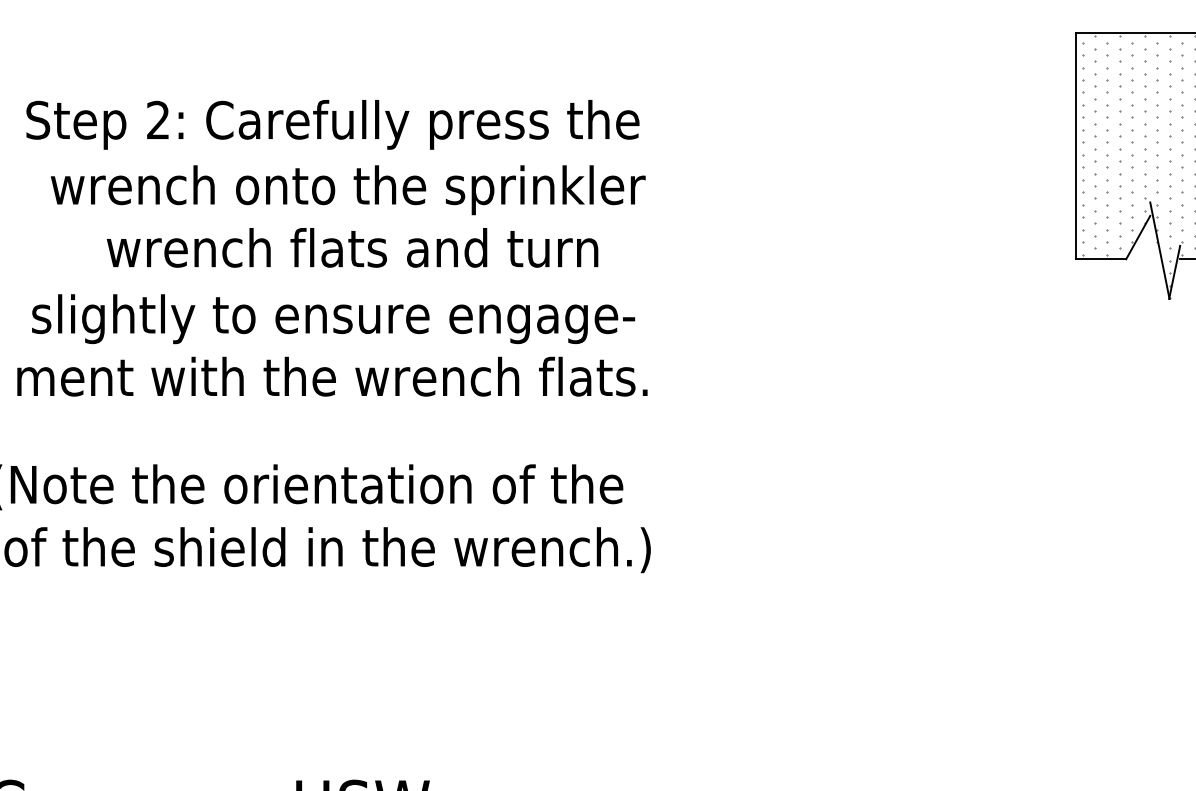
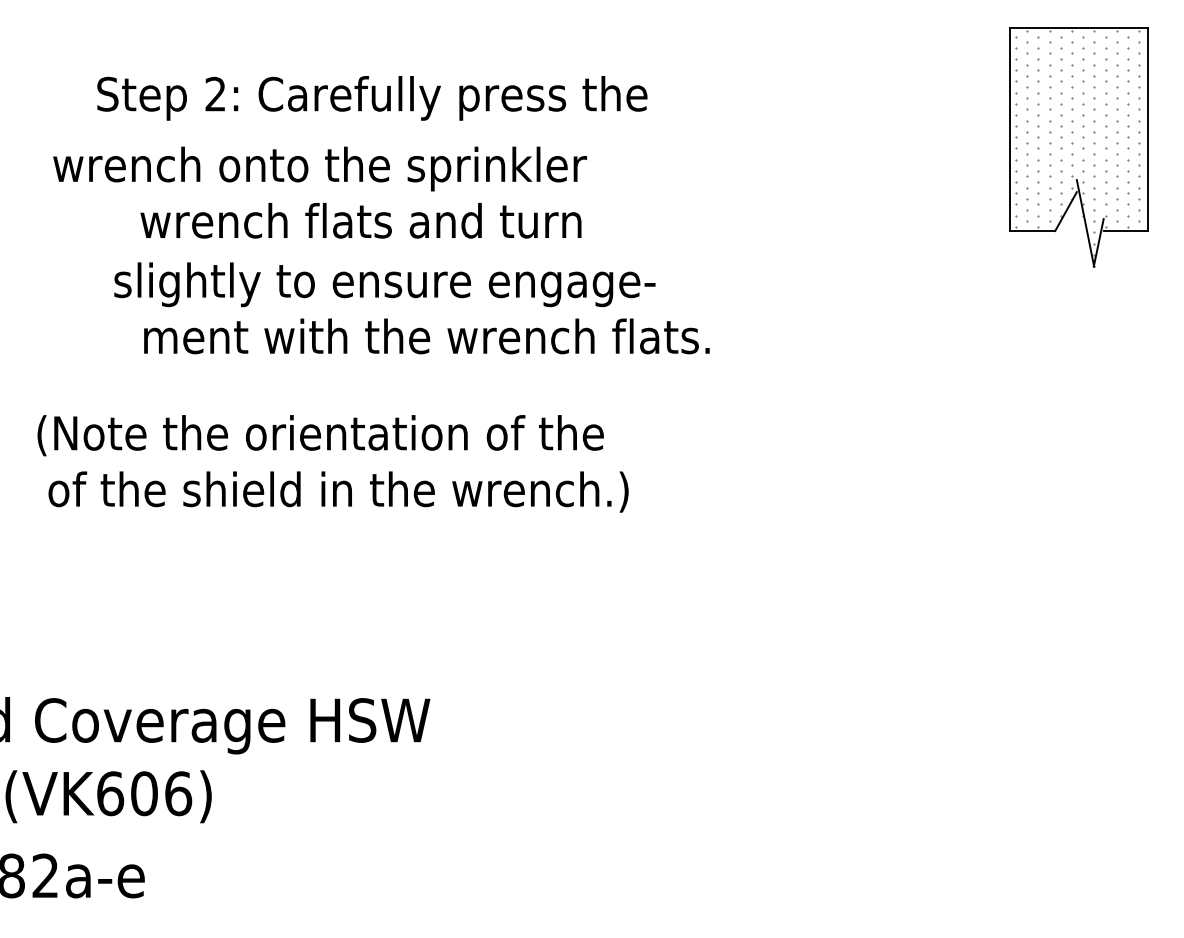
text: (333, 124) -> (372, 98), moved
text: (347, 189) -> (319, 168), moved
text: (333, 318) -> (384, 284), moved
text: (331, 376) -> (426, 336), moved

